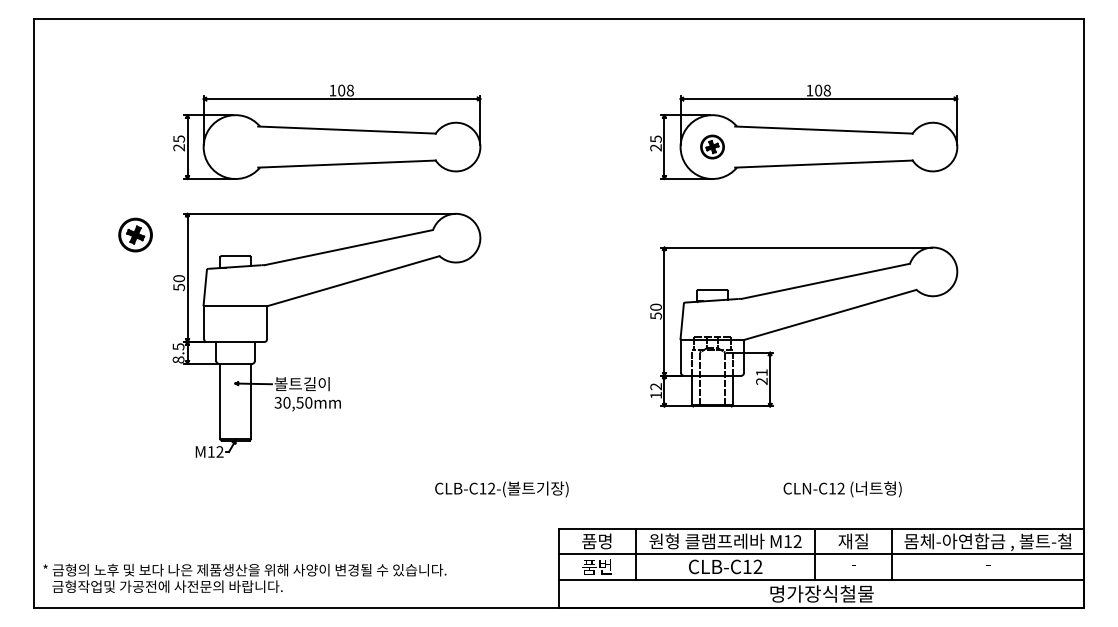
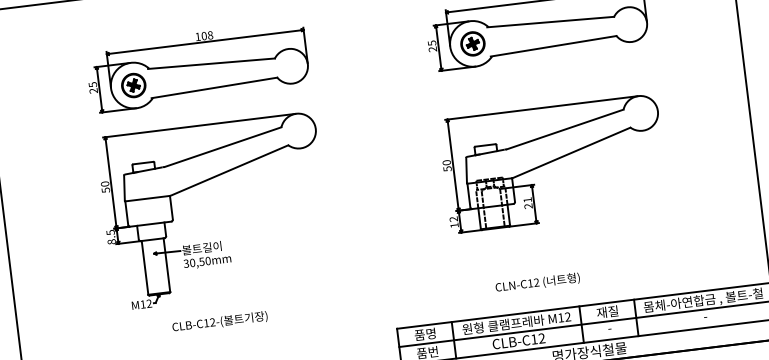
part: (712, 146) -> (472, 43), size x1.43
part: (135, 234) -> (133, 85), moved
text: (501, 489) -> (219, 322), moved
text: (842, 489) -> (537, 283), moved

